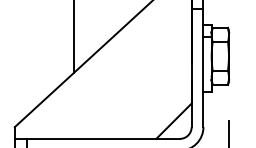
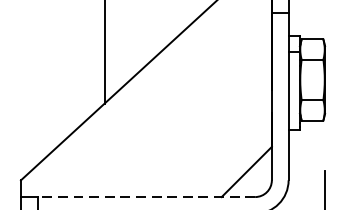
line: (103, 138) -> (146, 196), solid -> dashed

